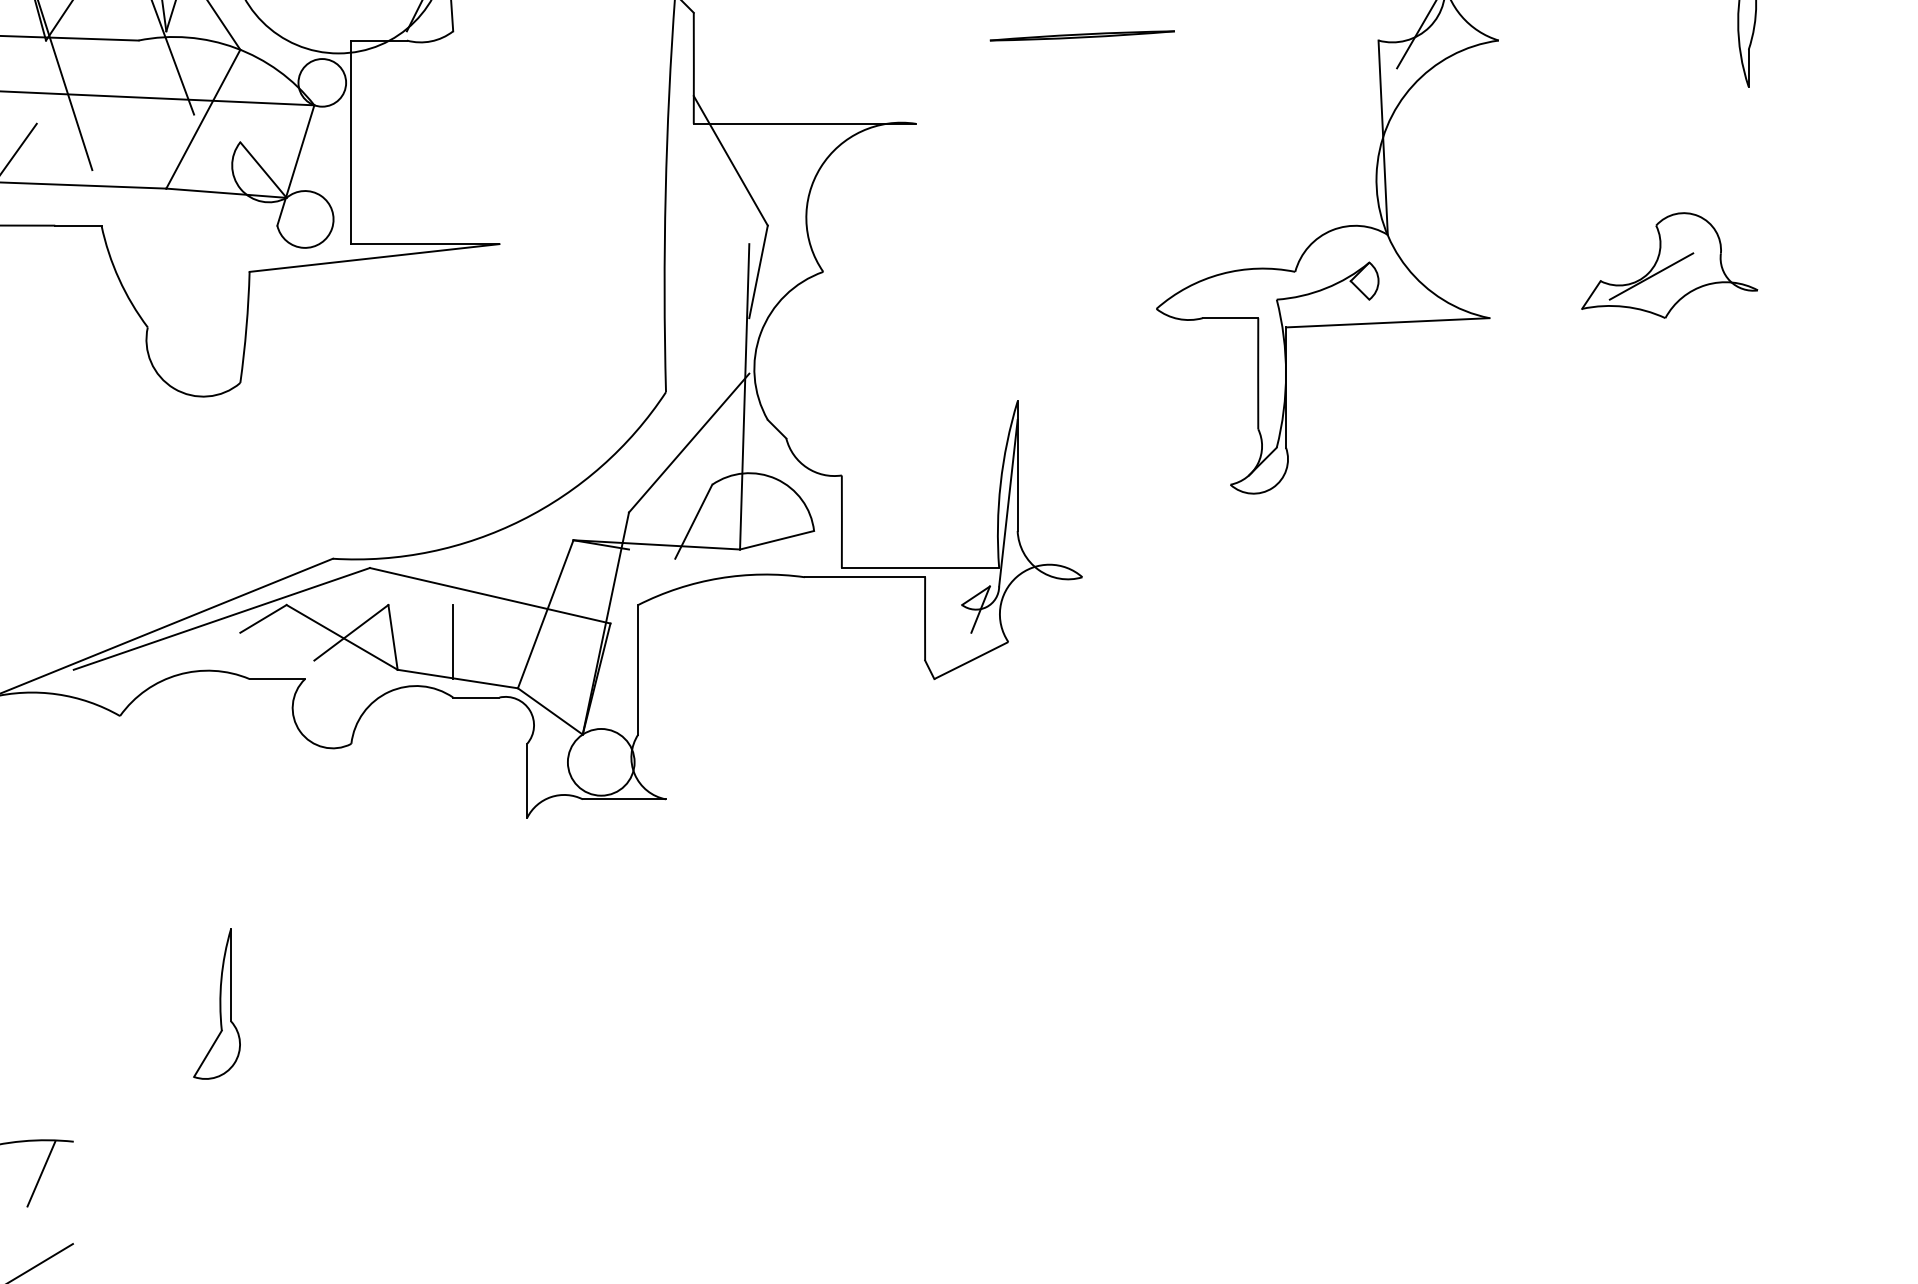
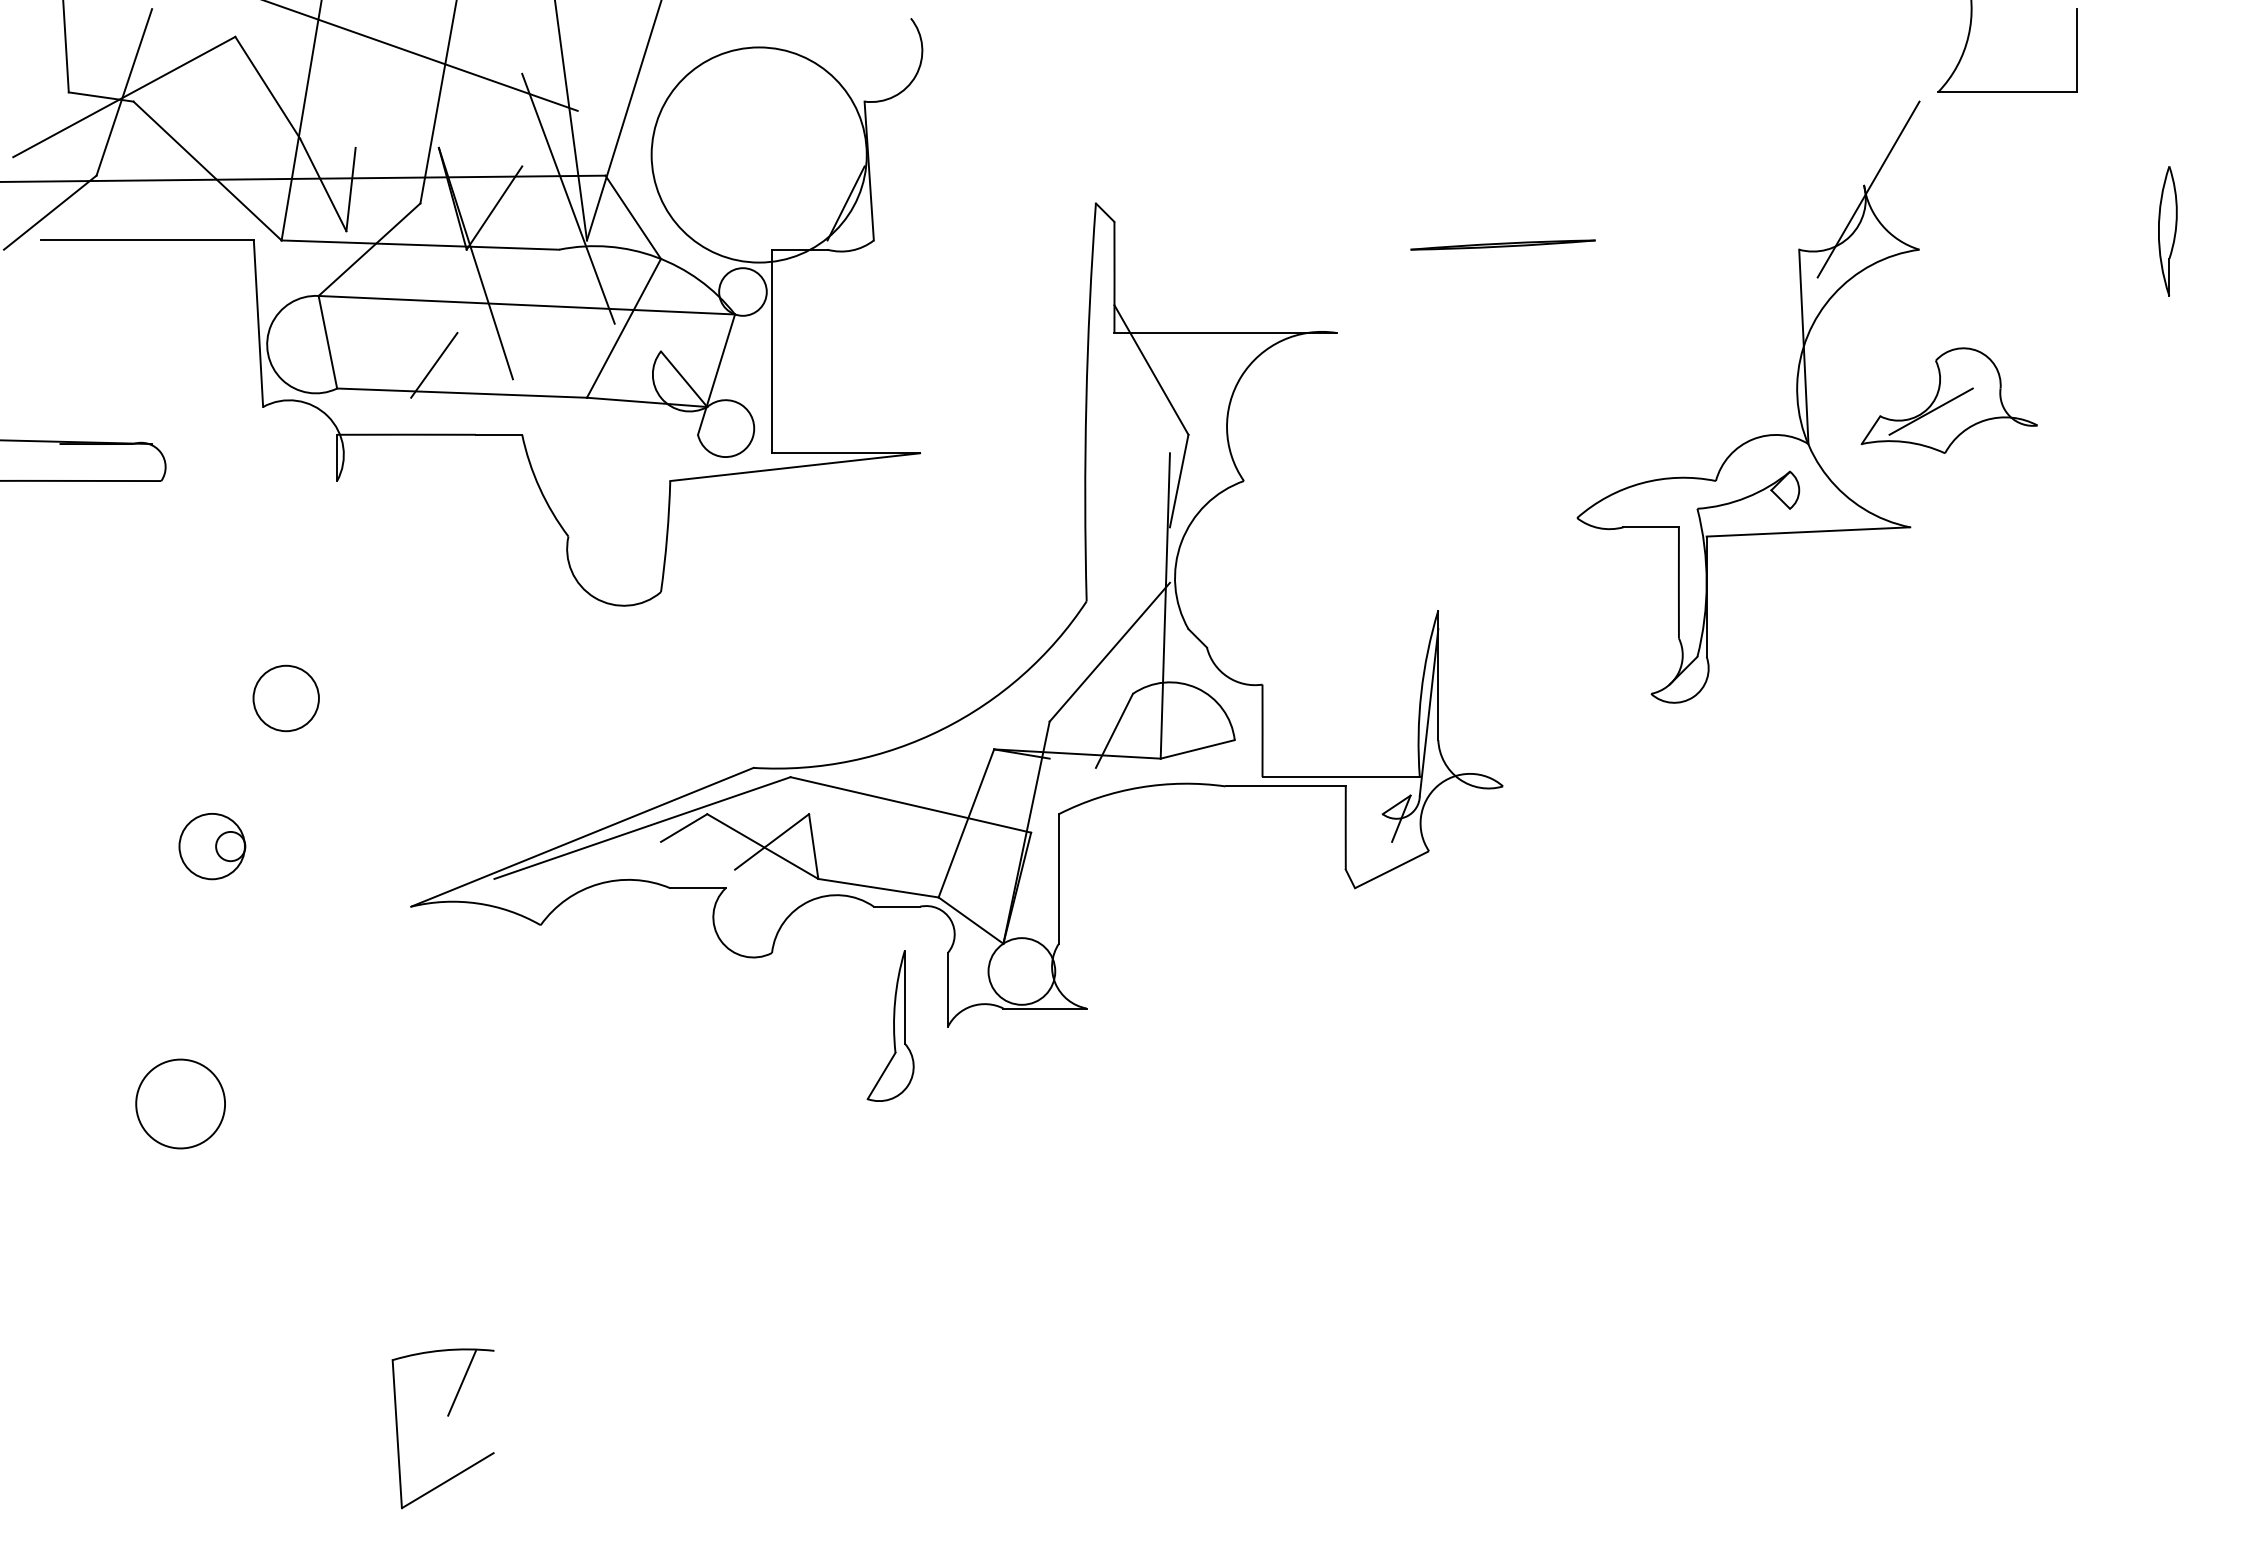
part: (1668, 265) -> (1948, 400), moved
line: (452, 642) -> (873, 851), removed
part: (216, 1003) -> (890, 1025), moved

